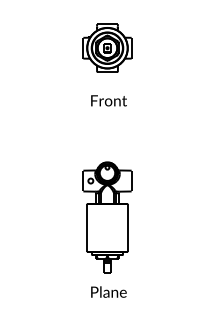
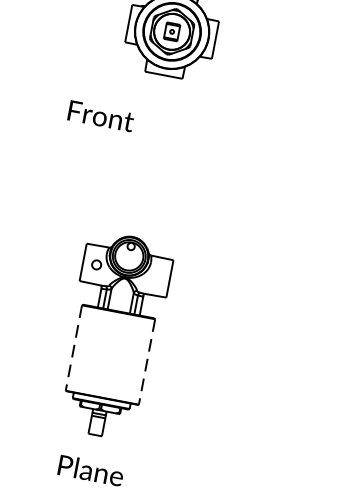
text: (108, 100) -> (100, 115), moved
line: (87, 228) -> (74, 349), solid -> dashed
line: (127, 228) -> (146, 362), solid -> dashed

